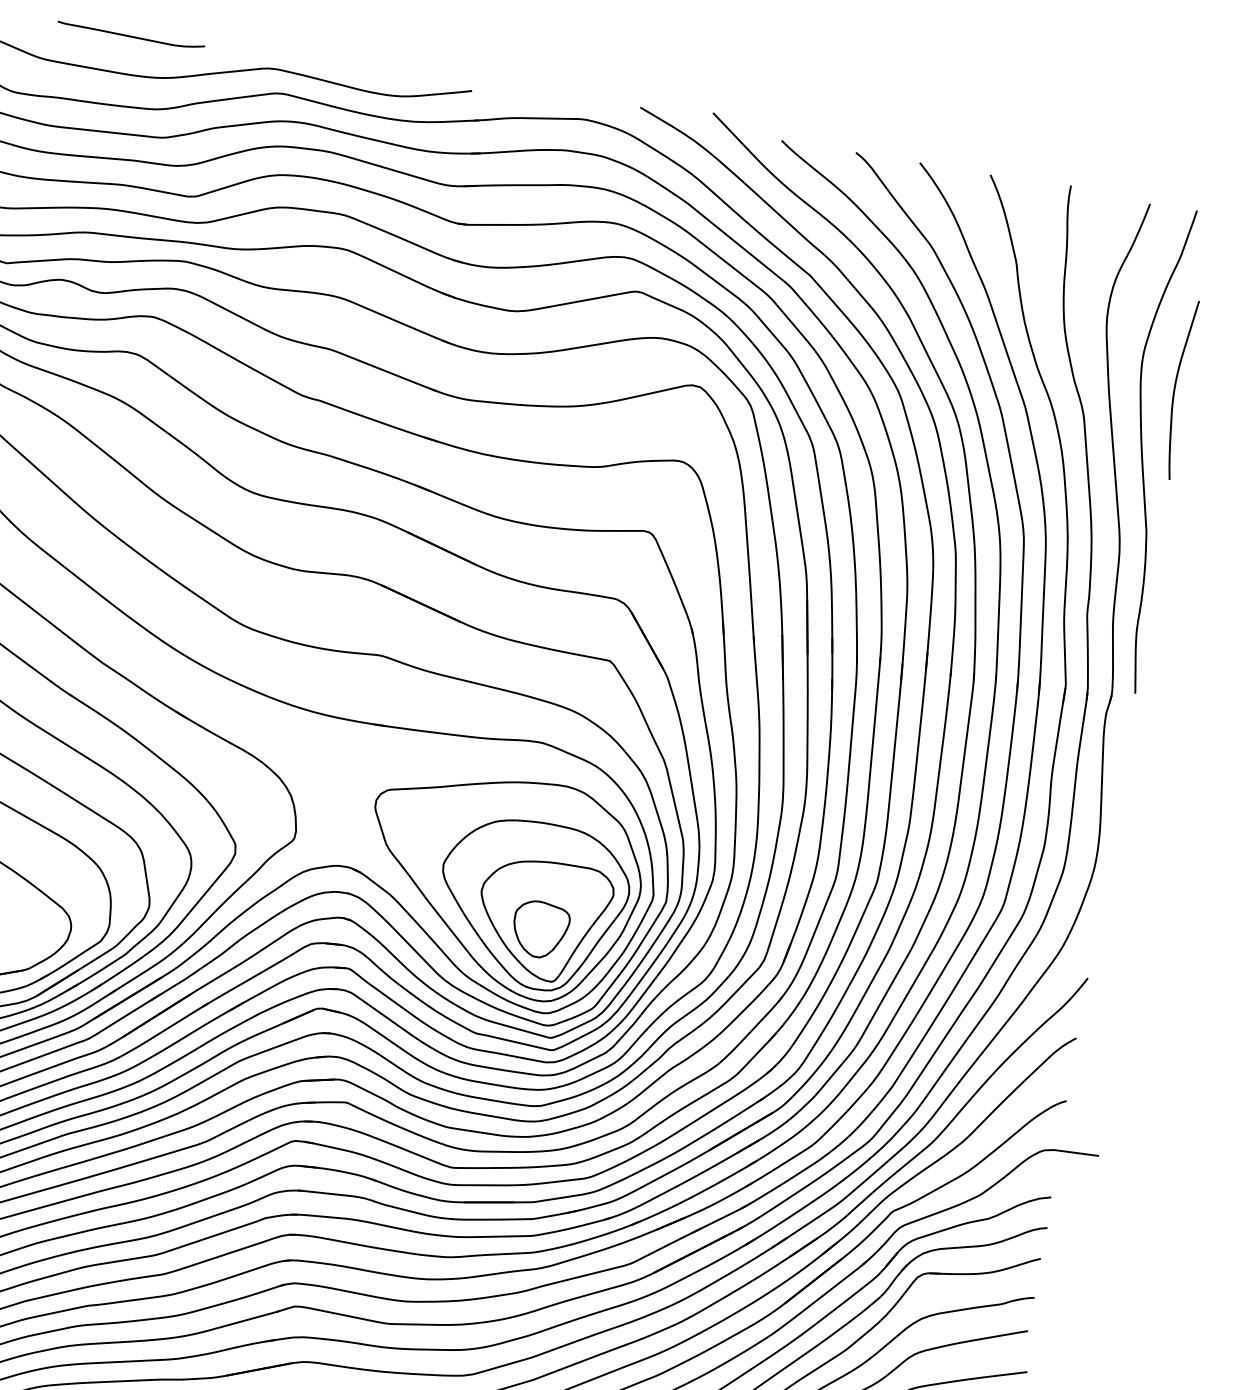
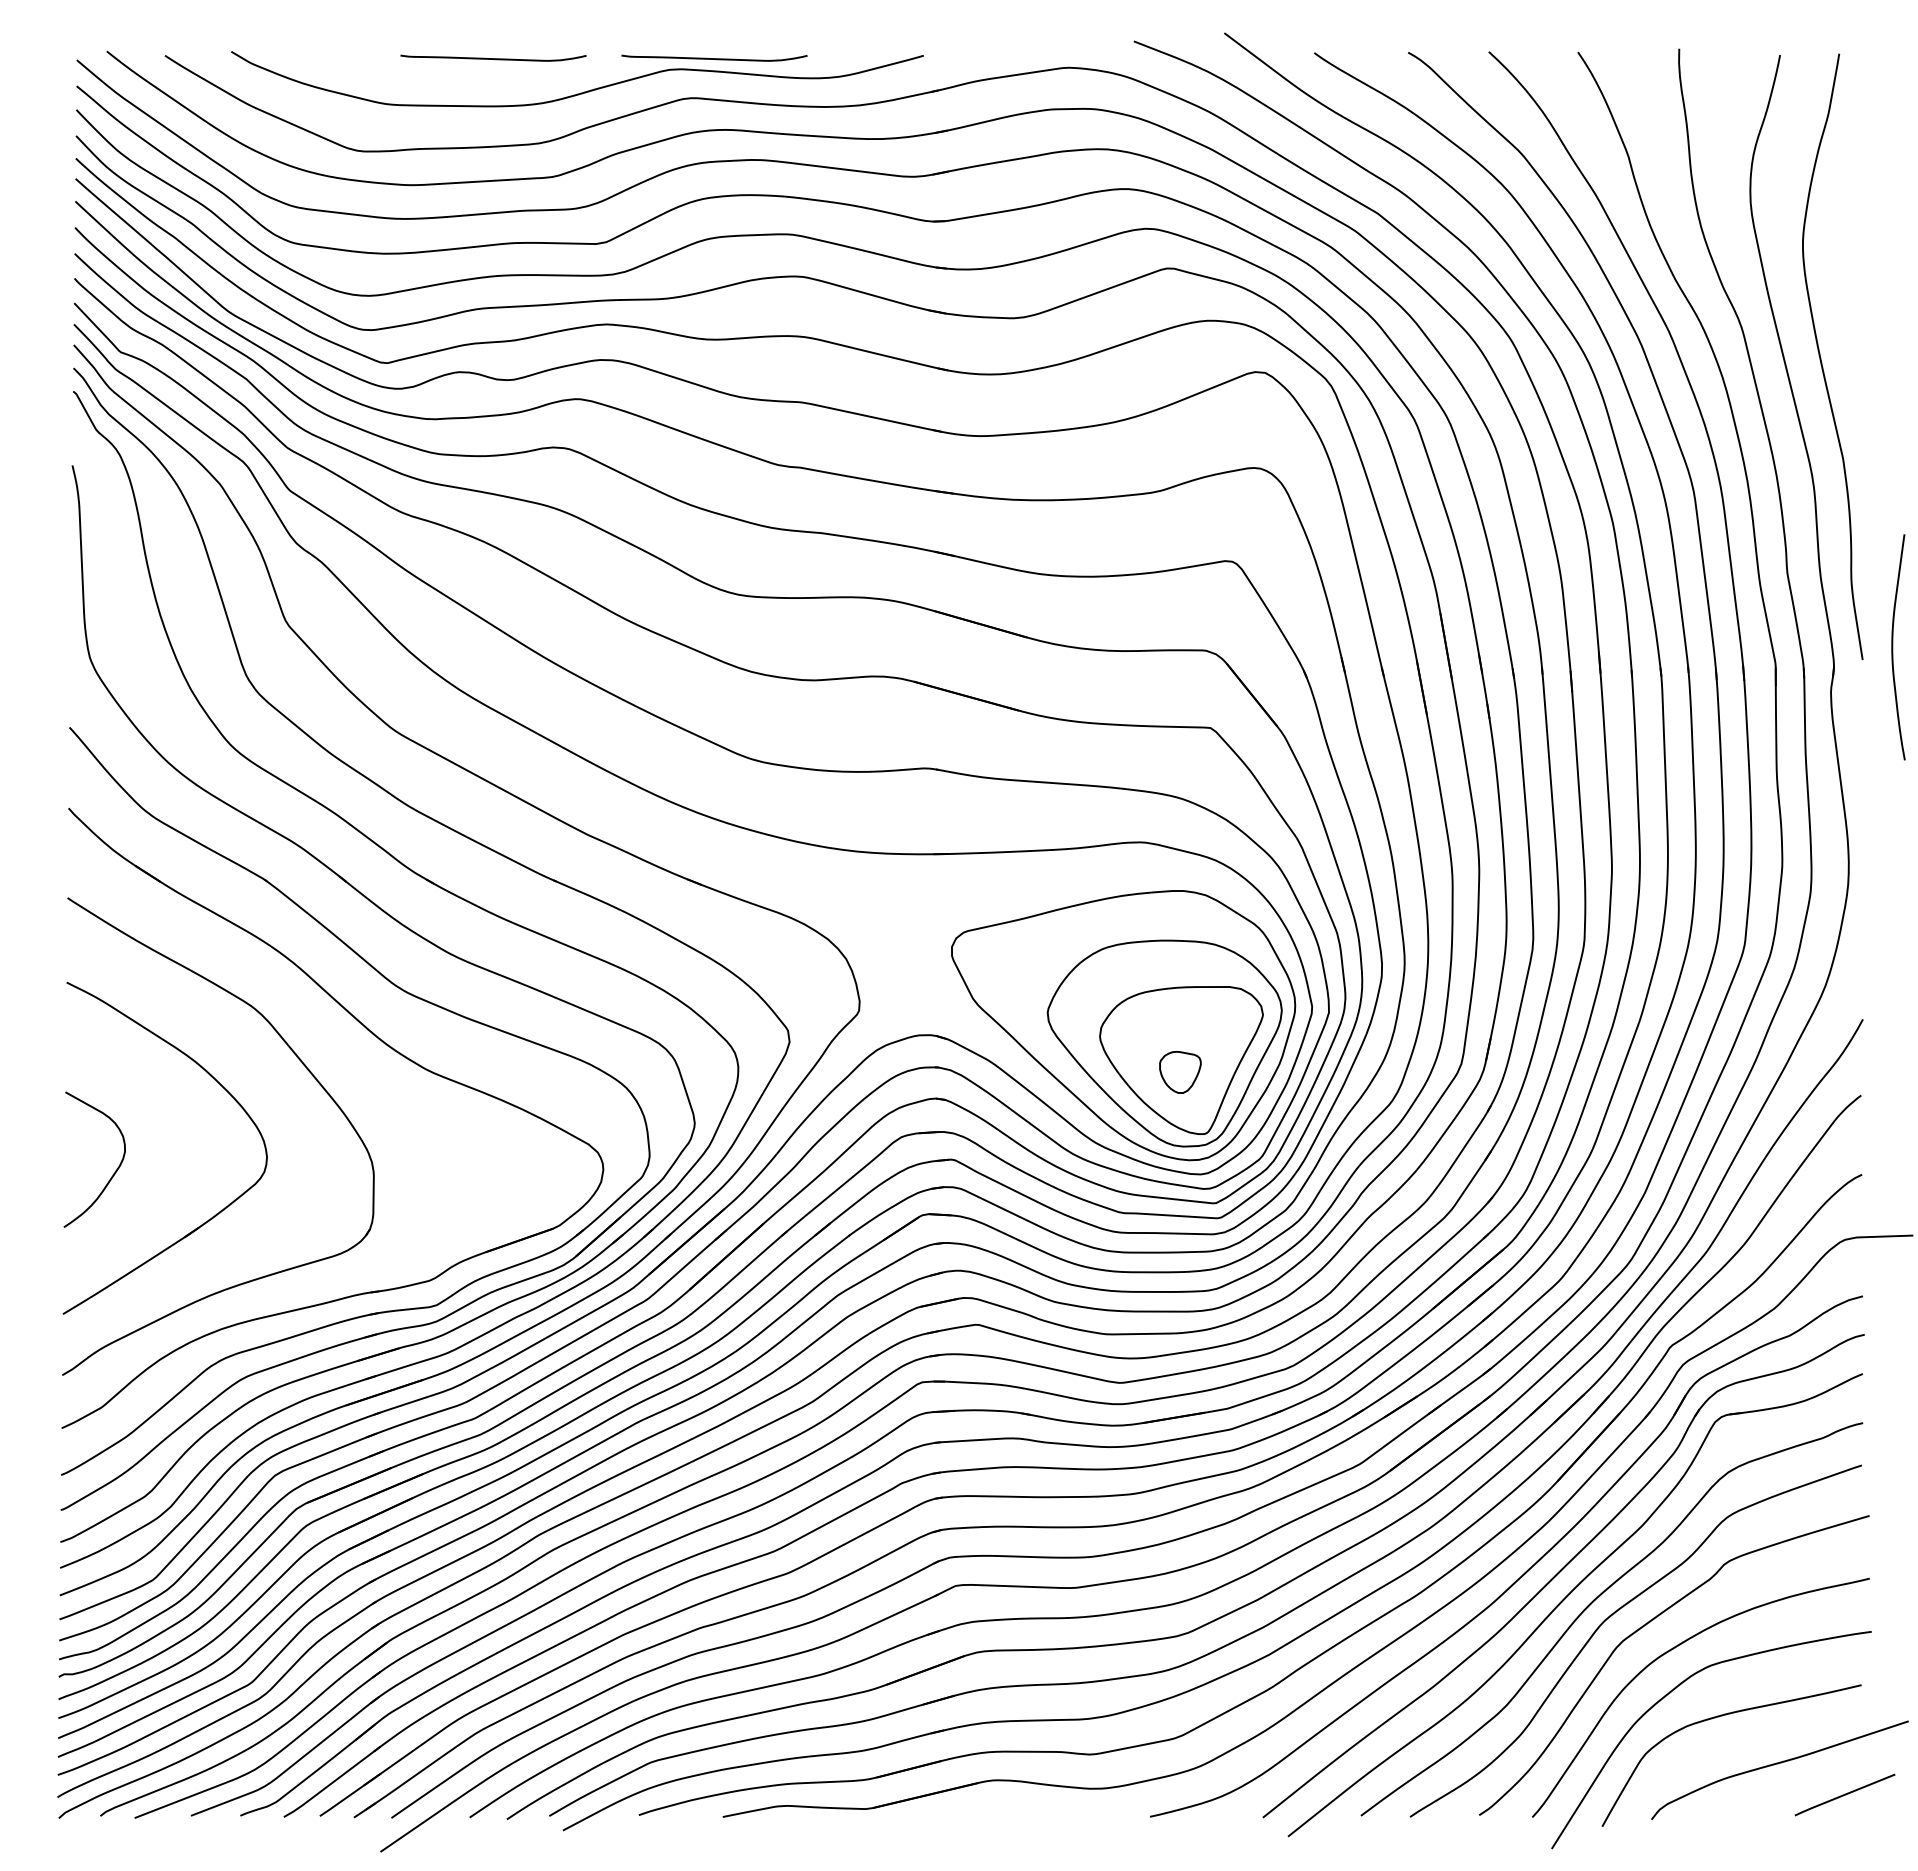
curve: (306, 65) -> (714, 58), added
curve: (1175, 389) -> (1893, 647), moved
part: (540, 929) -> (1180, 1072), size x0.6

